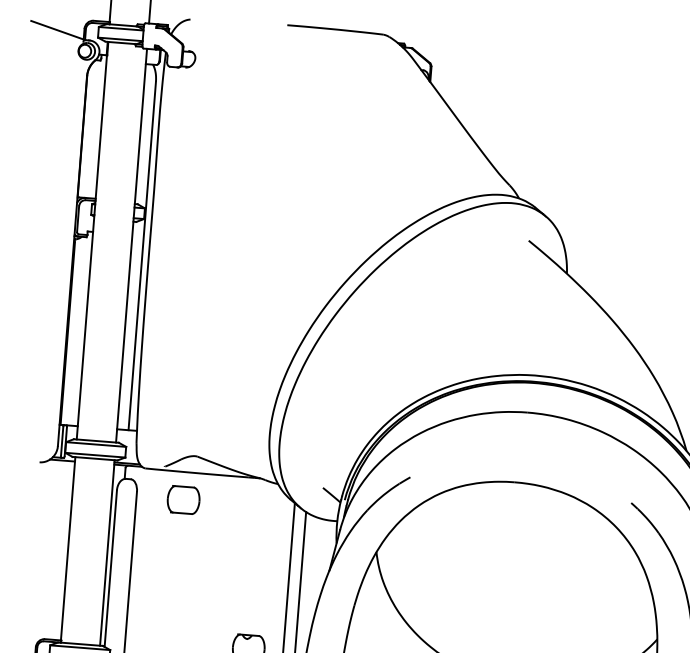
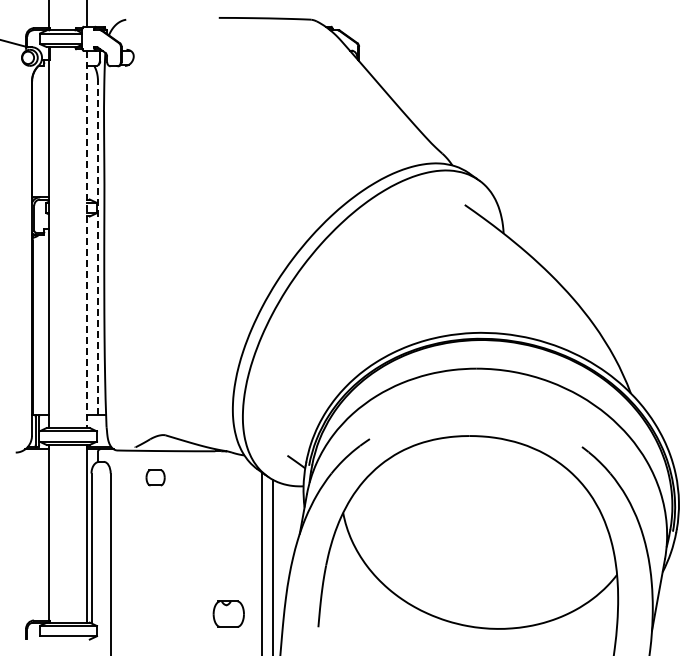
line: (132, 245) -> (87, 239), solid -> dashed
line: (142, 256) -> (98, 248), solid -> dashed
part: (183, 499) -> (155, 477), size x0.6

